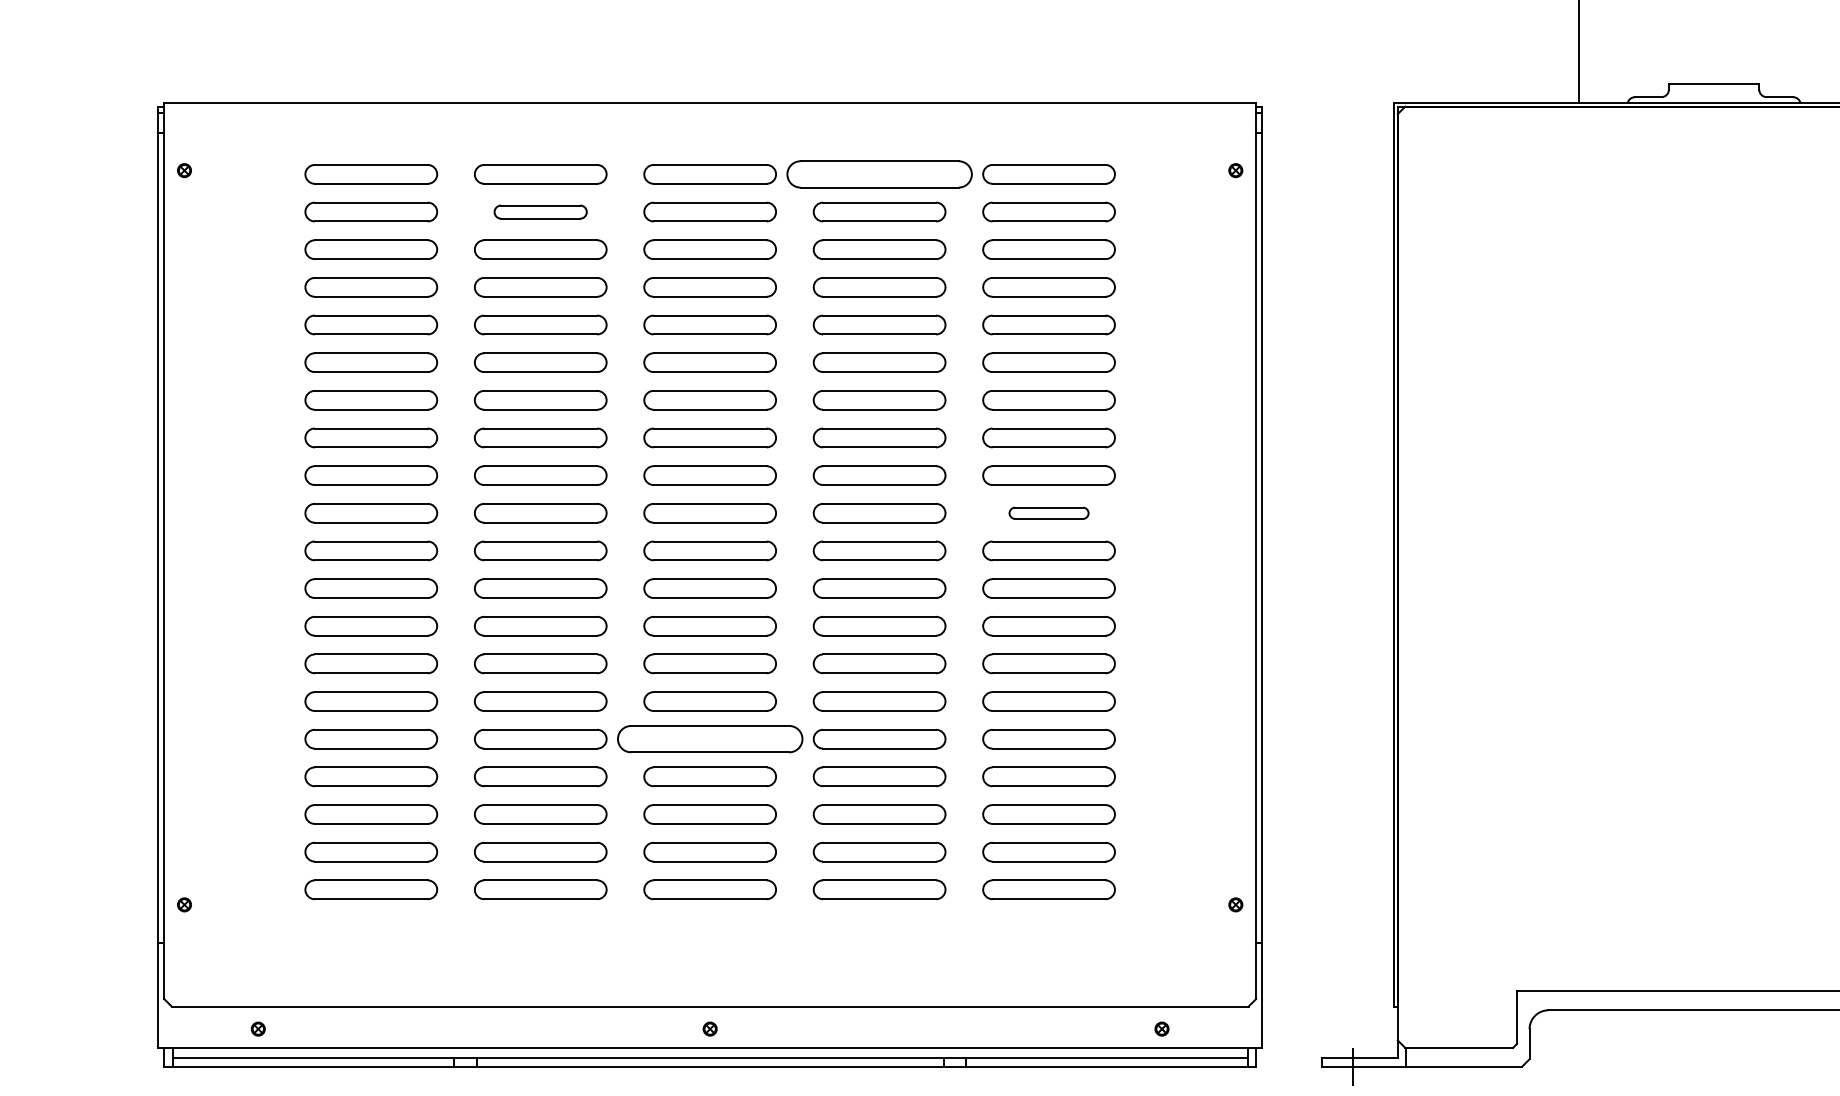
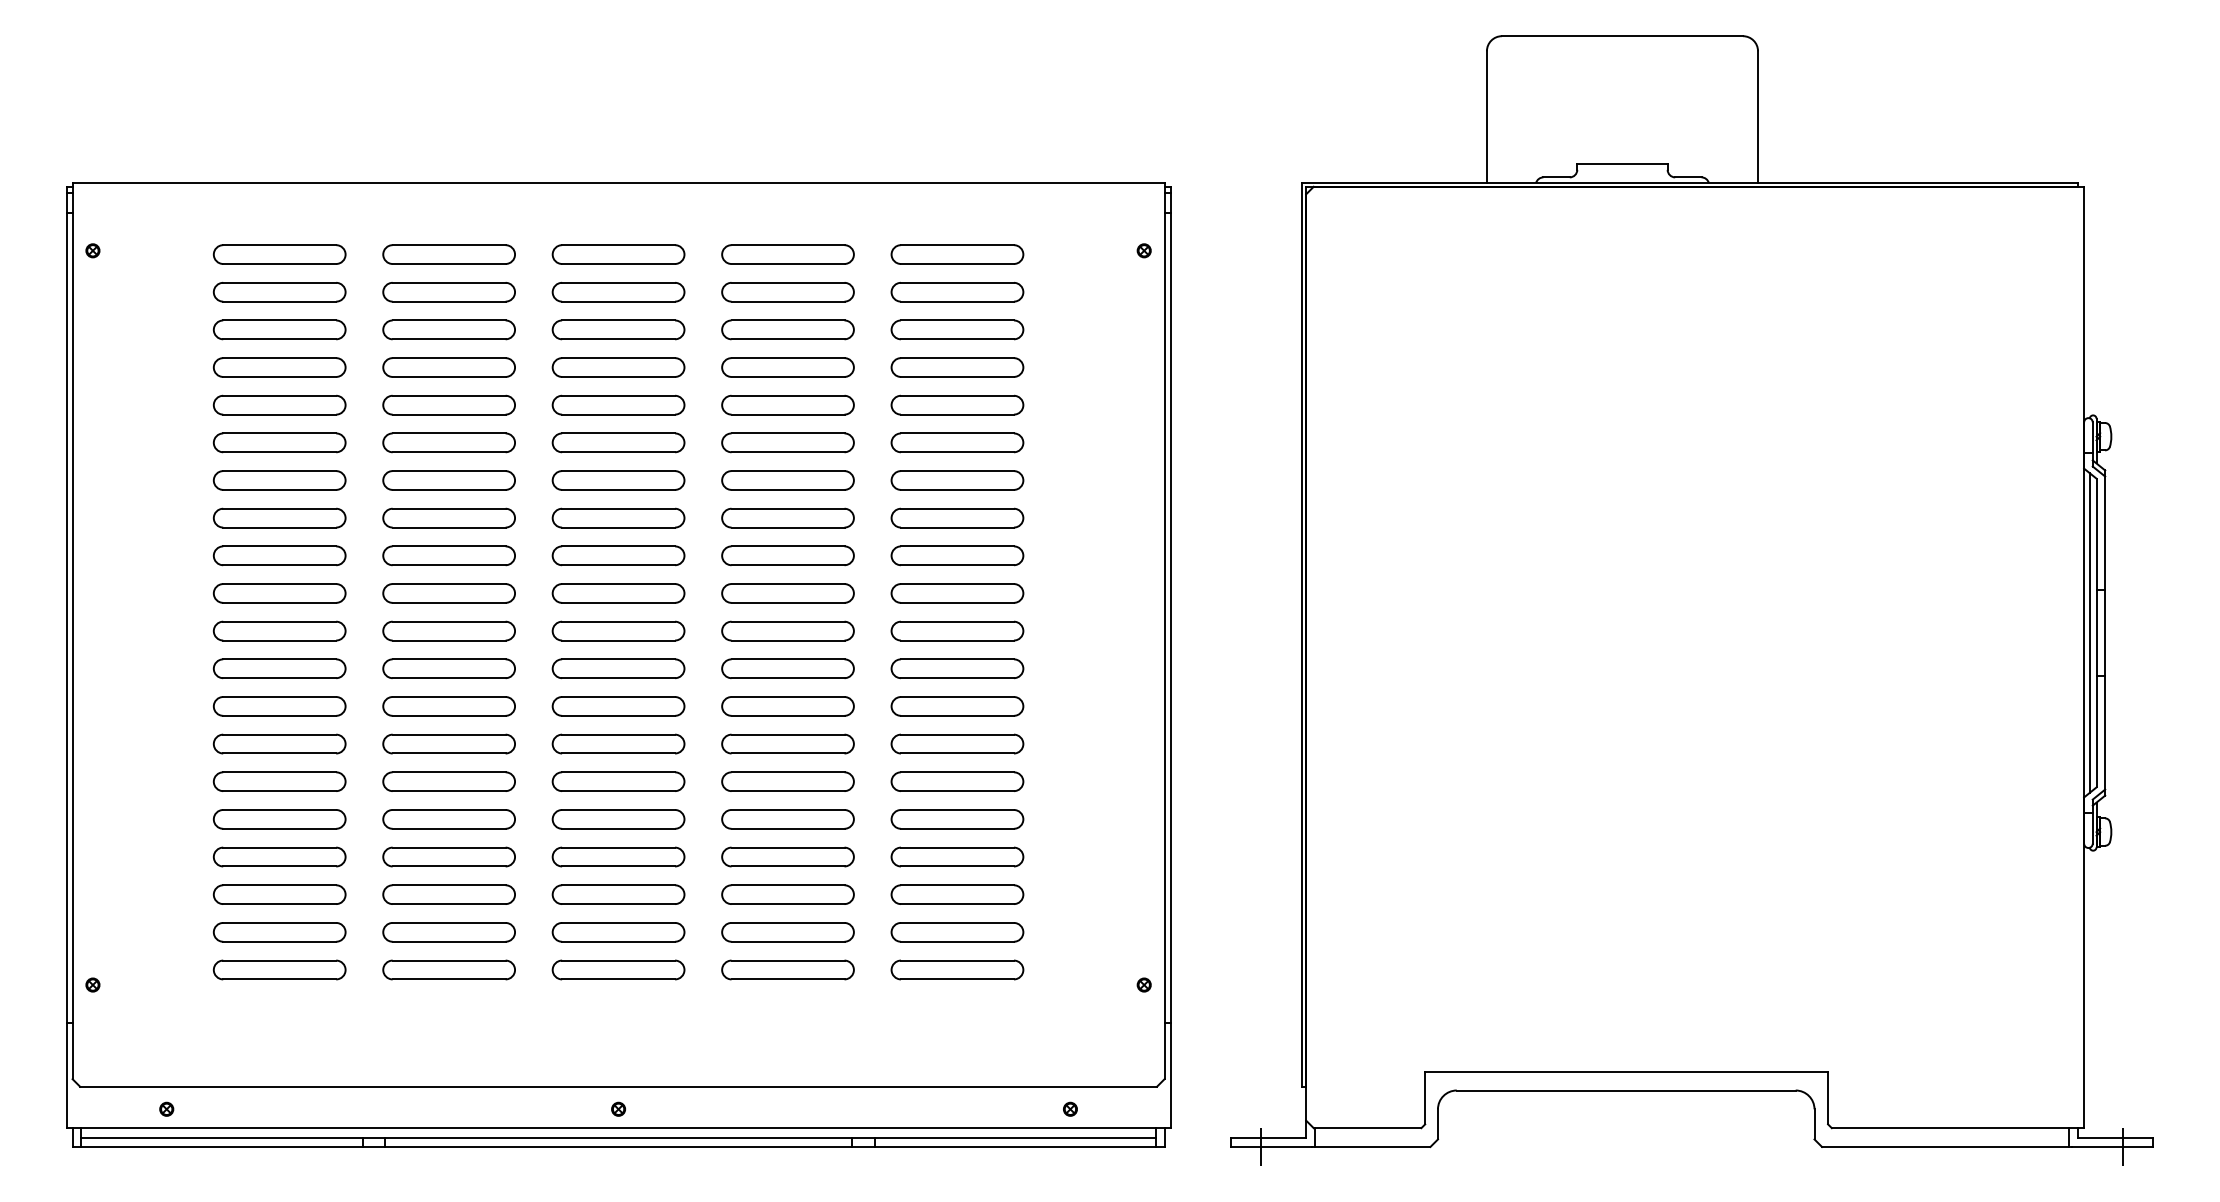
part: (879, 174) -> (787, 254), size x0.71
part: (540, 212) -> (448, 292), size x1.43
part: (1049, 513) -> (957, 593), size x1.67
part: (710, 739) -> (618, 819), size x0.71

